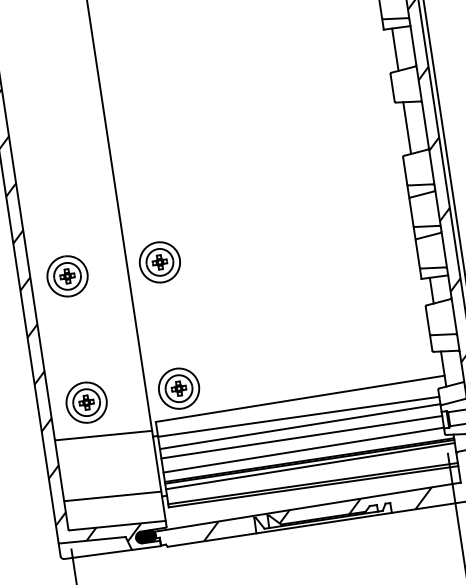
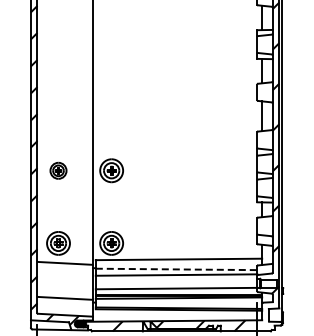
part: (67, 275) -> (58, 170), size x0.7
line: (298, 416) -> (176, 269), solid -> dashed
line: (301, 437) -> (176, 281), removed

